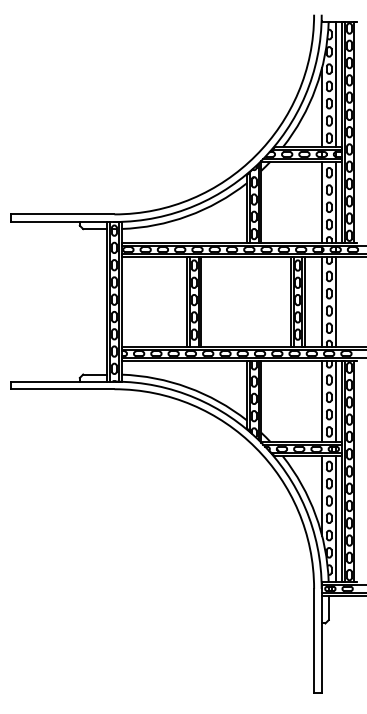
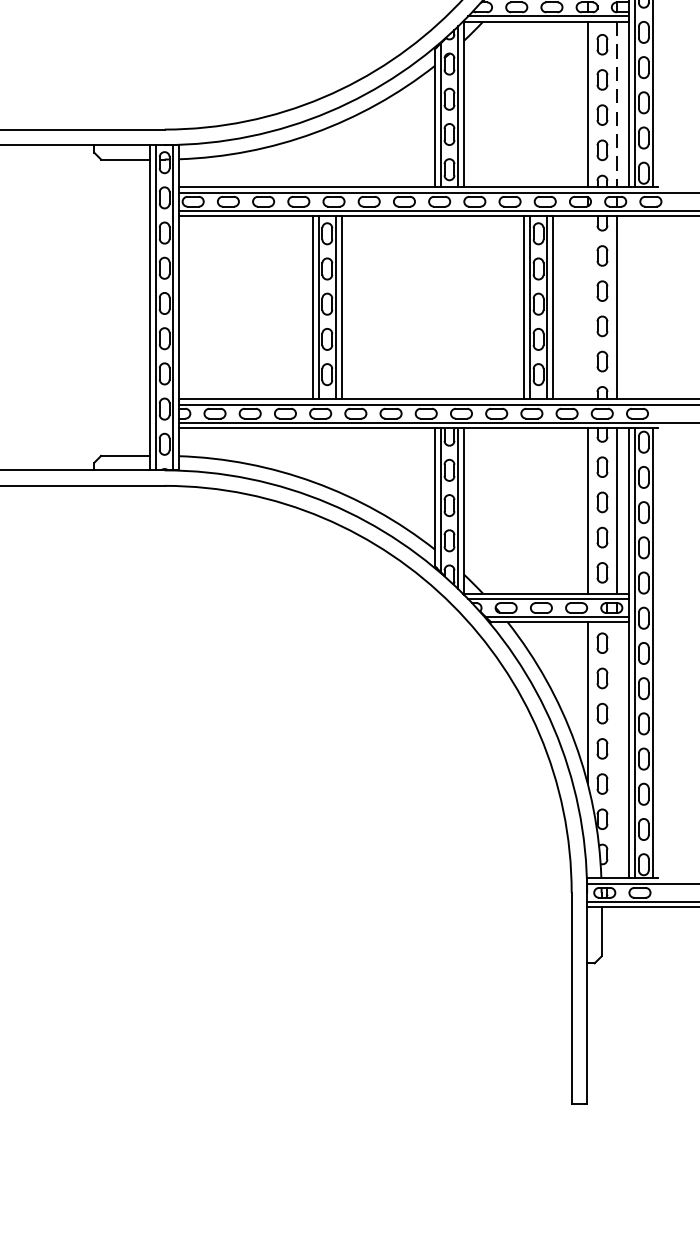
line: (336, 202) -> (617, 105), solid -> dashed
line: (322, 301) -> (588, 307), removed
line: (336, 518) -> (617, 749), removed

